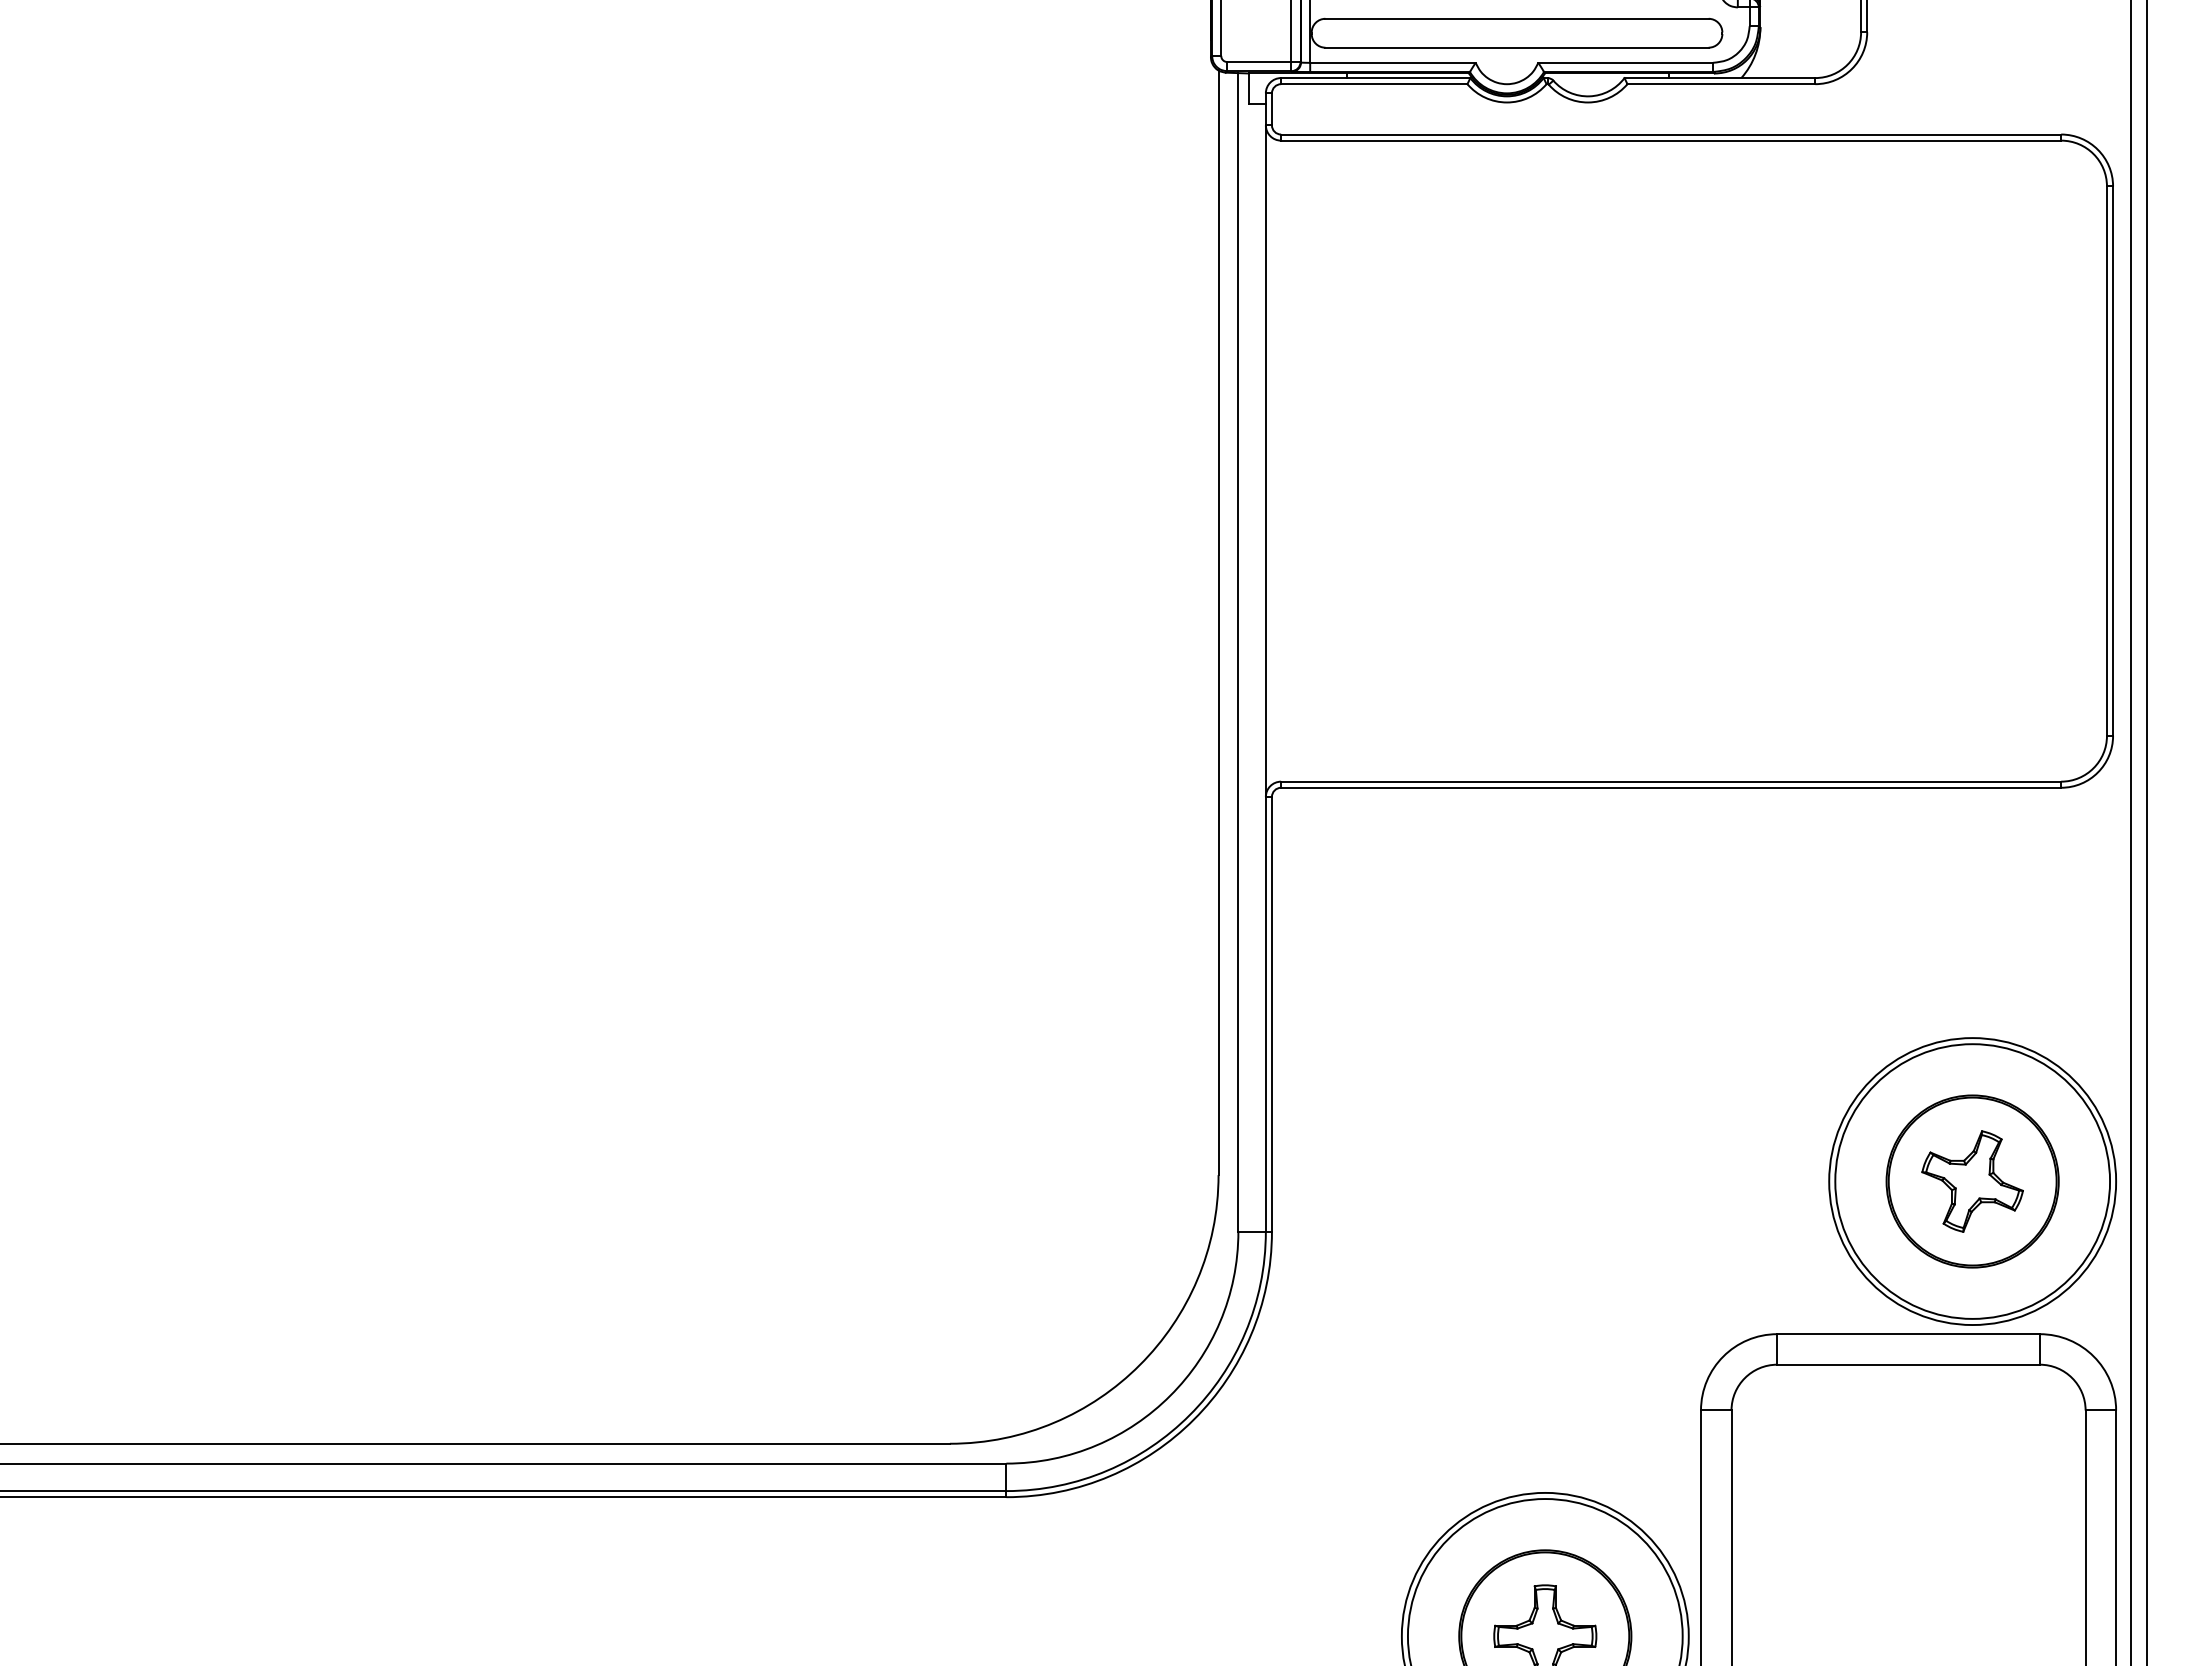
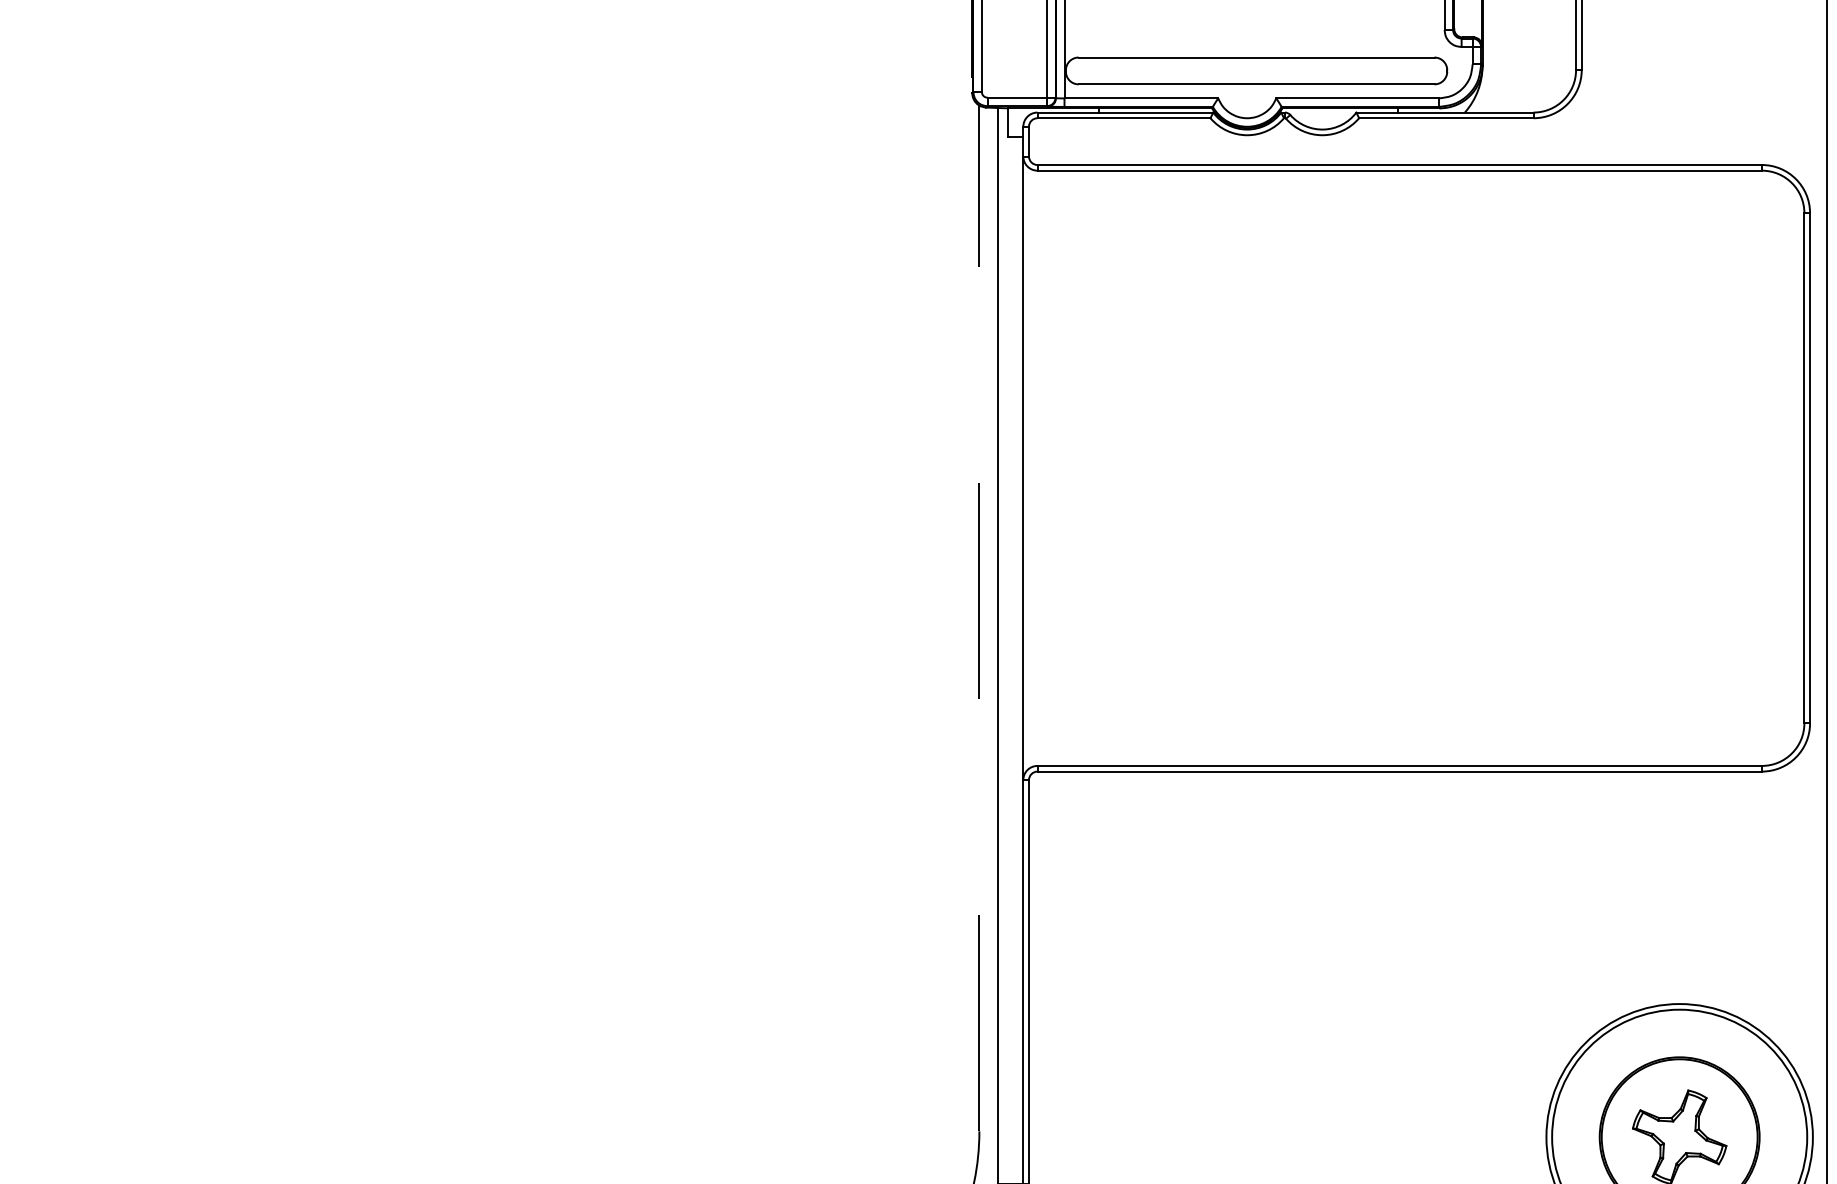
line: (1218, 622) -> (979, 618), solid -> dashed

